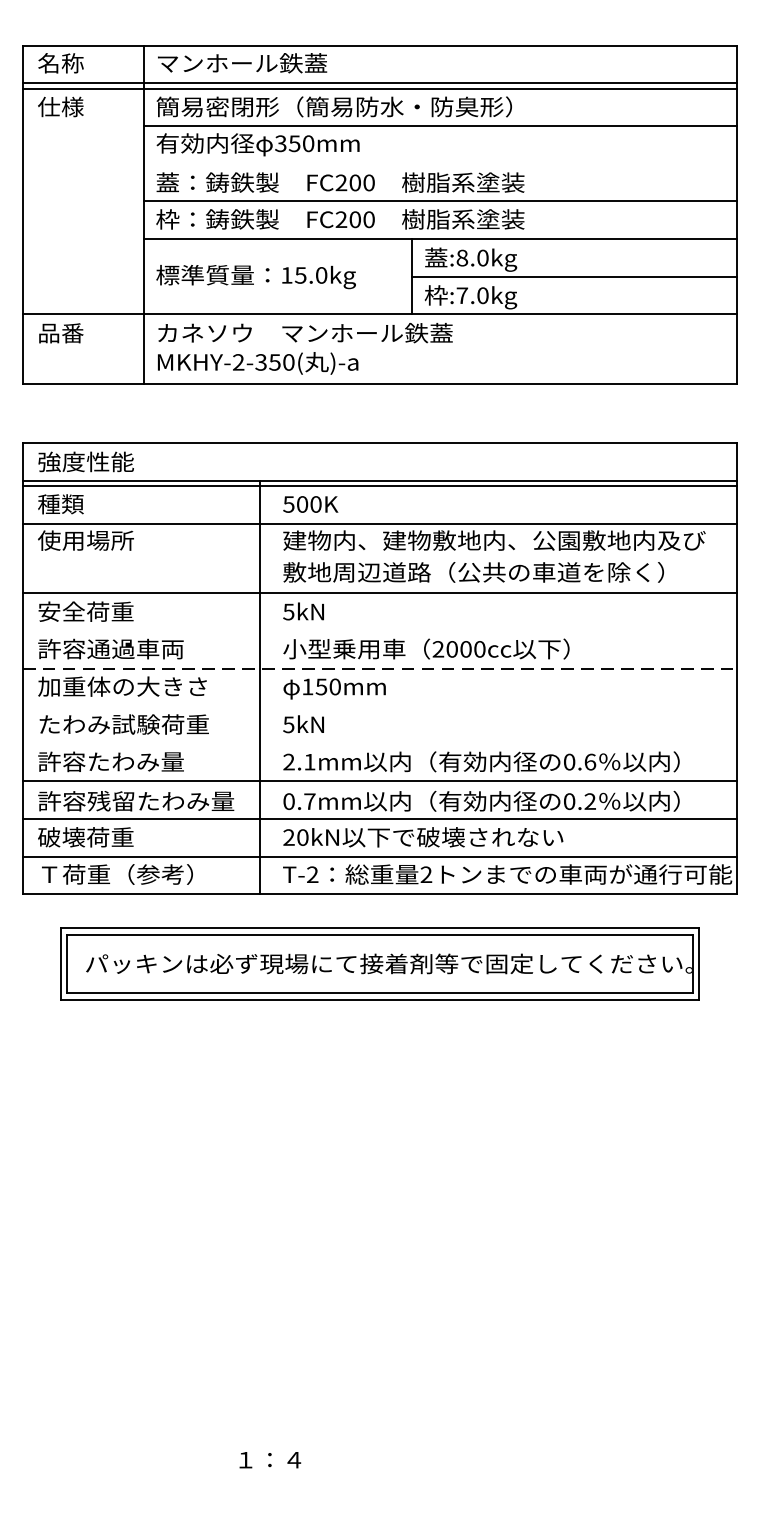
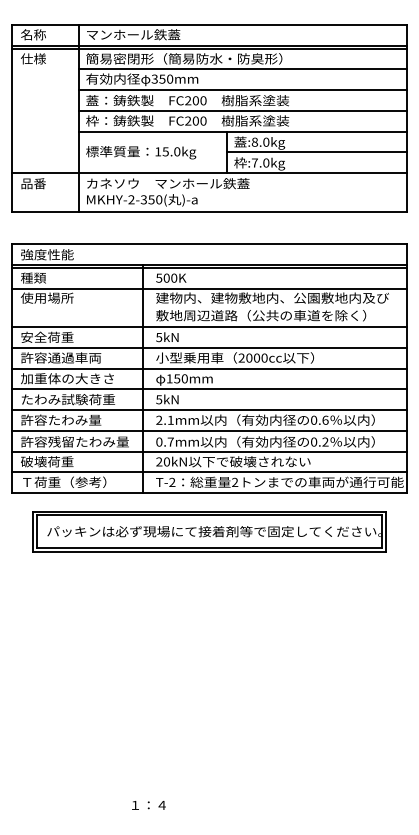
line: (439, 164) -> (242, 90), added
line: (380, 630) -> (209, 347), added
line: (380, 668) -> (209, 368), dashed -> solid
line: (380, 706) -> (209, 389), added
line: (380, 744) -> (209, 410), added

